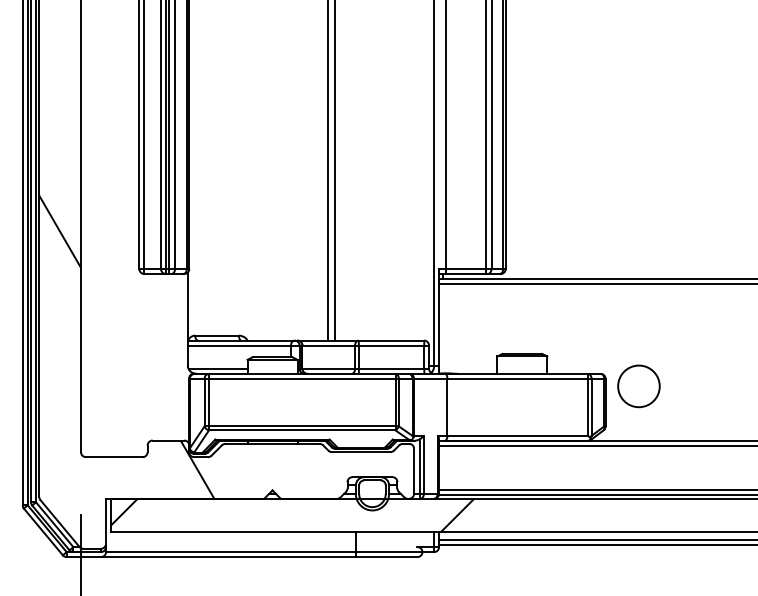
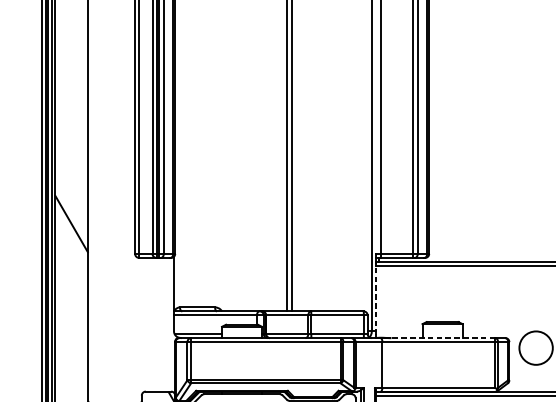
line: (439, 326) -> (376, 300), solid -> dashed
line: (516, 373) -> (437, 337), solid -> dashed

